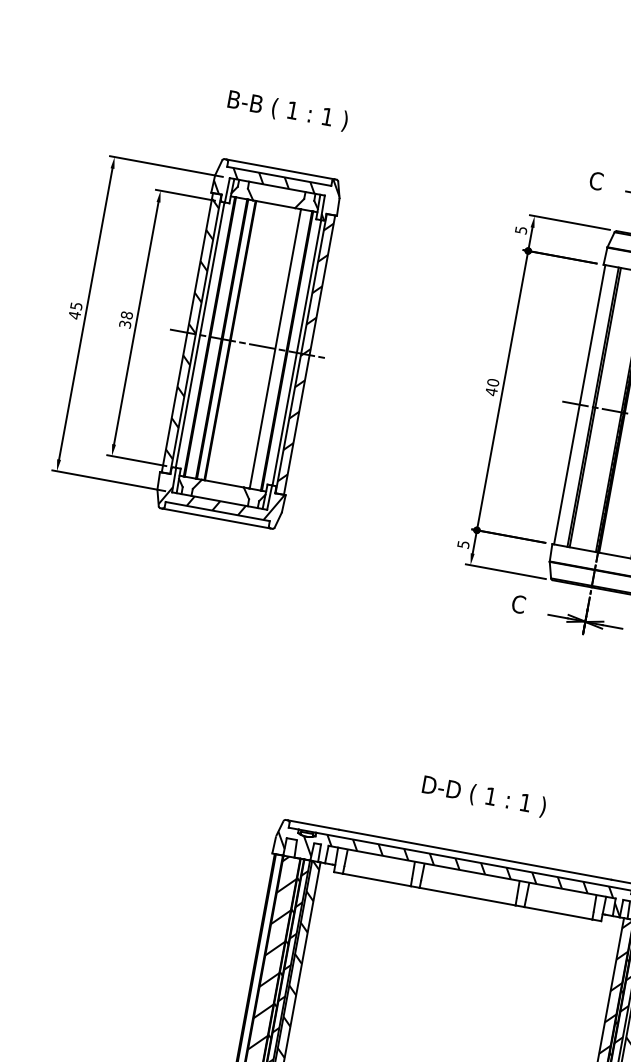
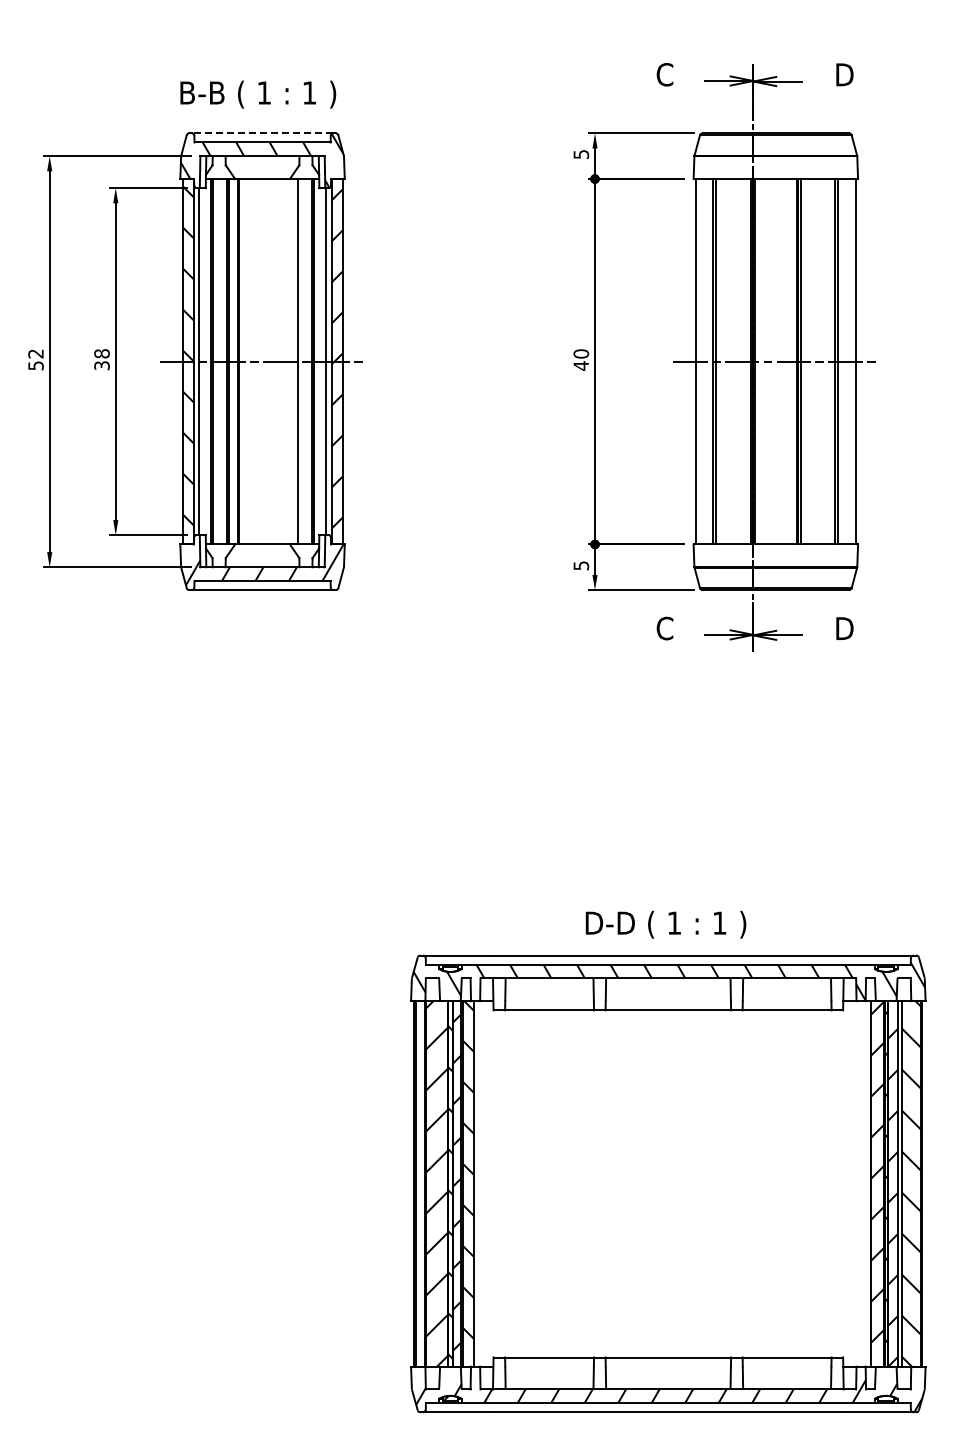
text: (288, 110) -> (258, 94), moved
line: (280, 169) -> (262, 133), solid -> dashed
text: (75, 310) -> (35, 359), 45 -> 52
text: (483, 796) -> (665, 924), moved

